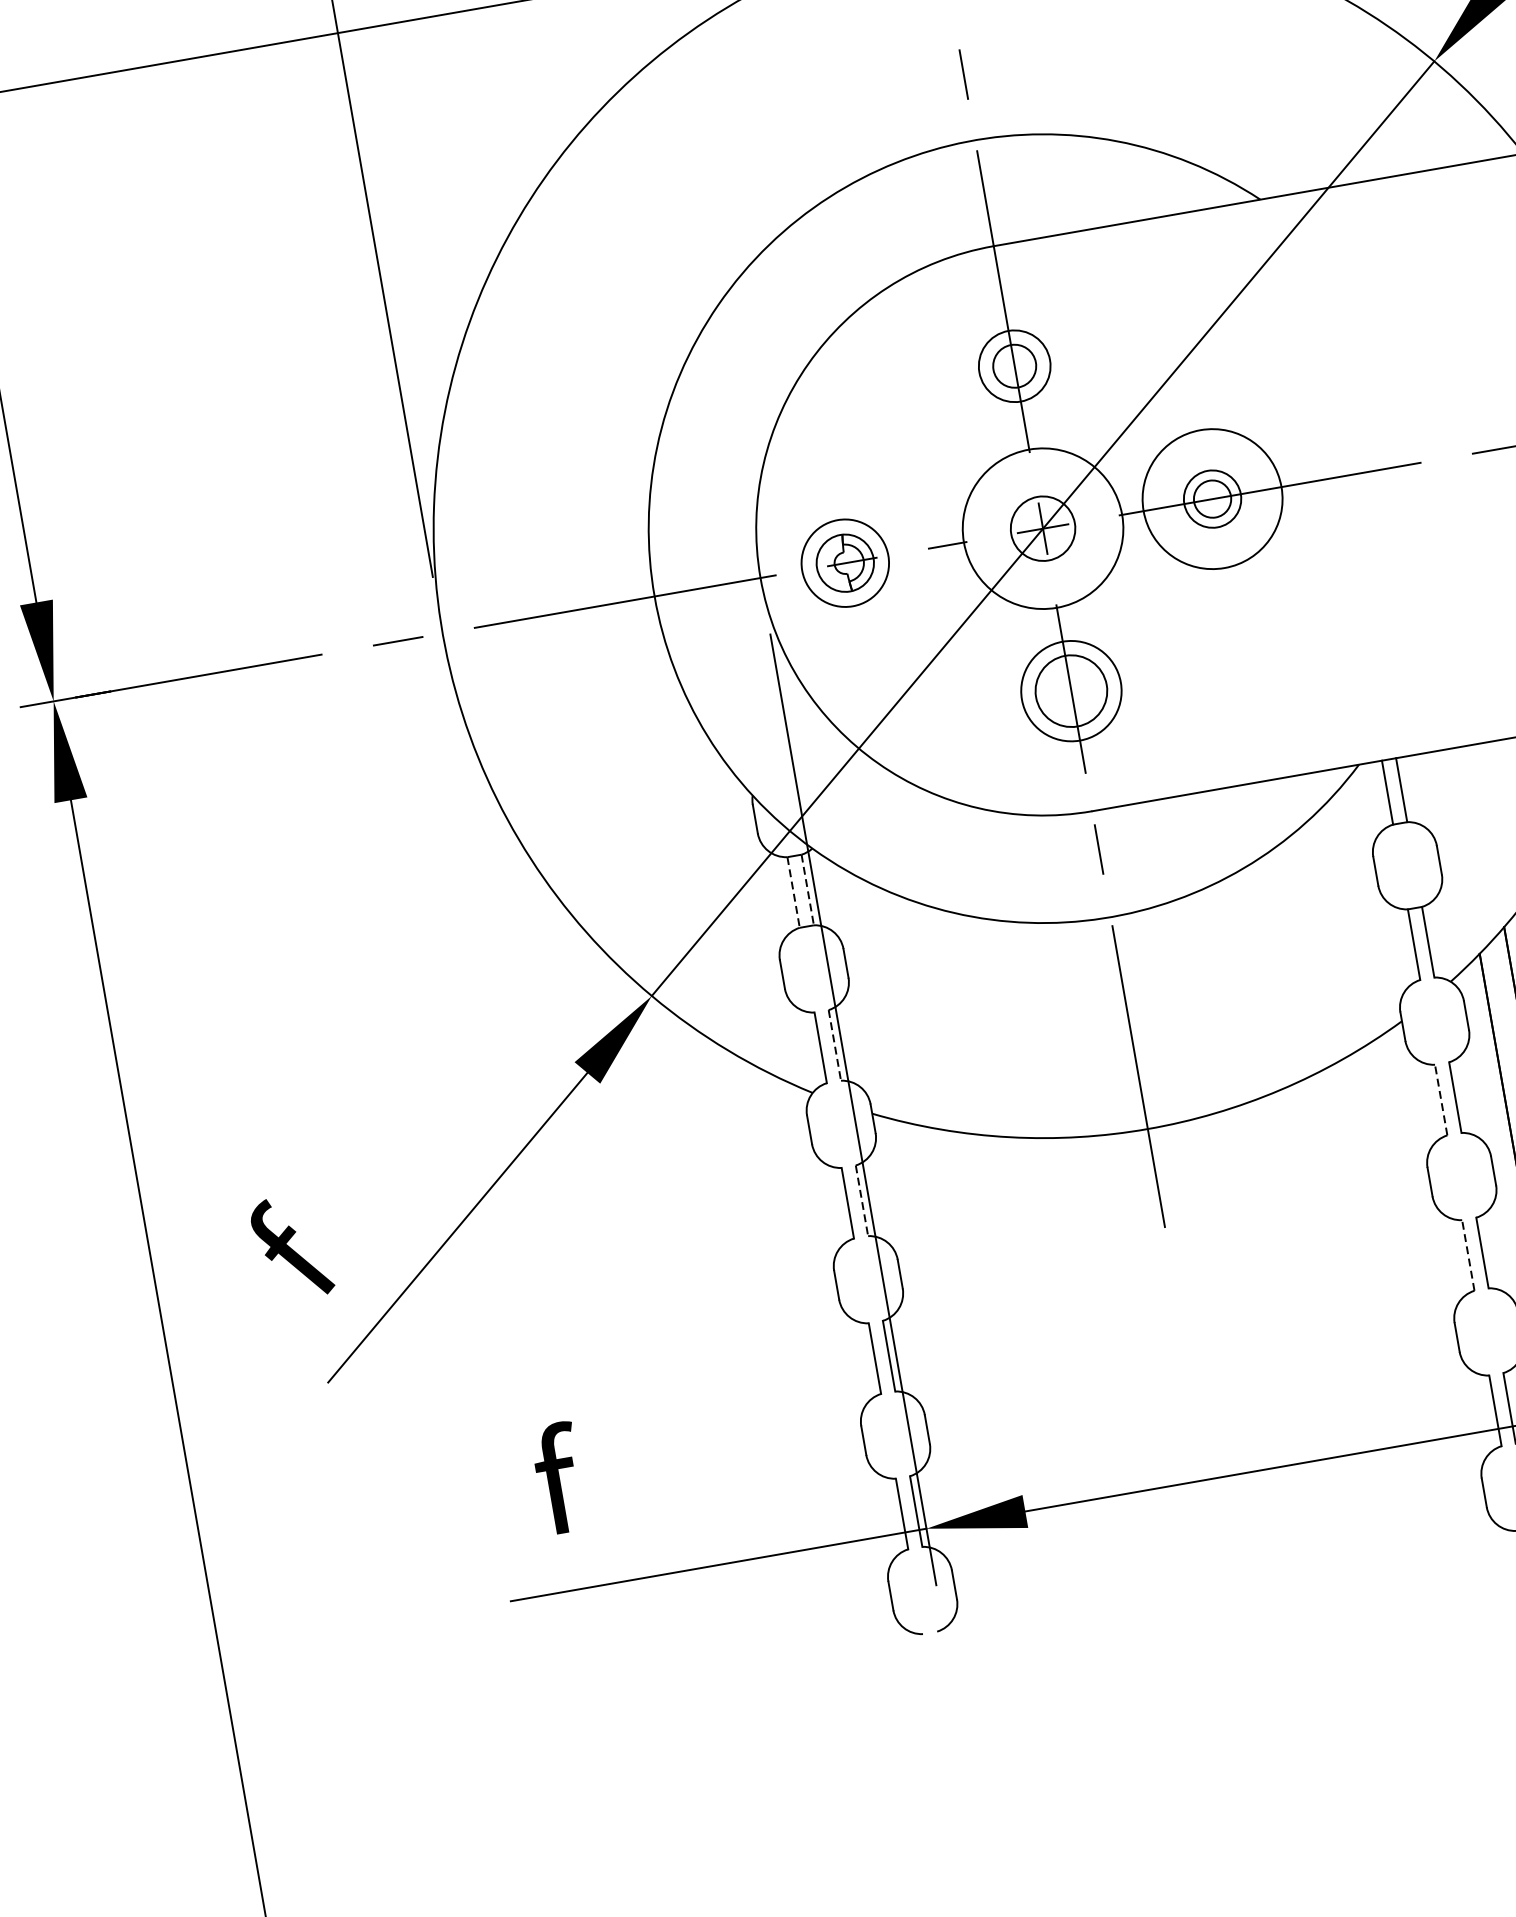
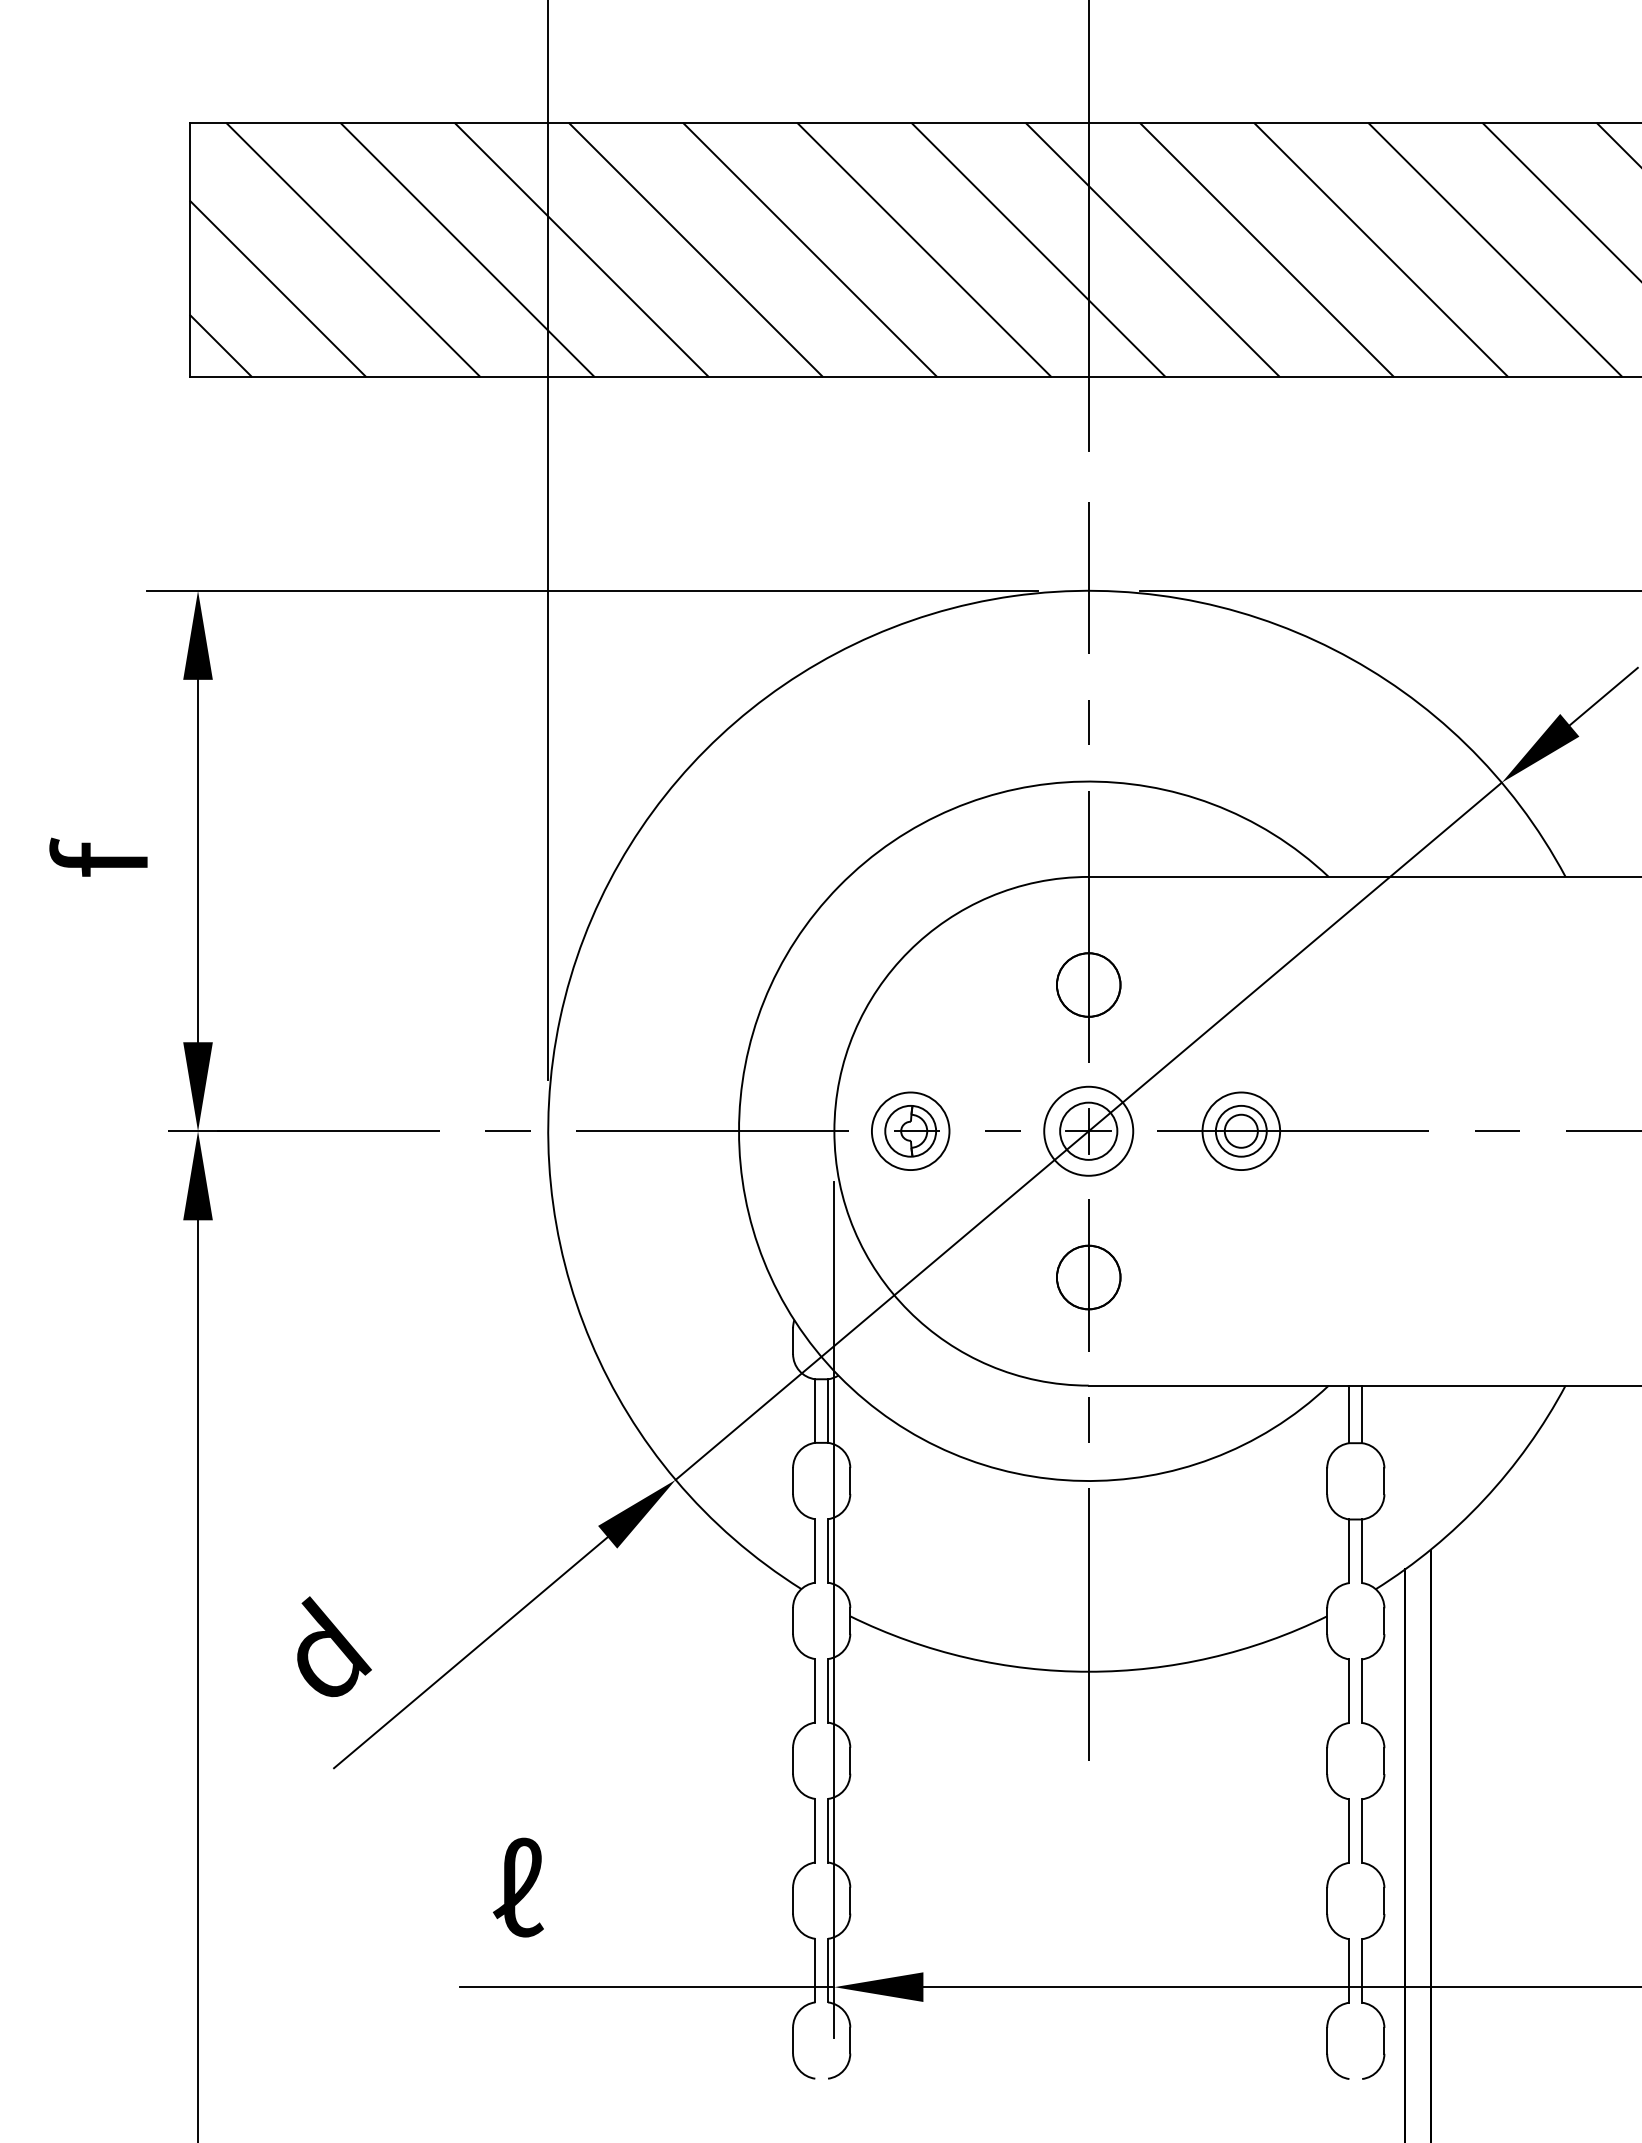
circle: (1014, 365) -> (1088, 984), size x1.67
circle: (1212, 499) -> (1241, 1131), size x0.62
circle: (1042, 527) -> (1088, 1130), size x0.62
circle: (1071, 691) -> (1088, 1277), size x0.71
line: (808, 890) -> (828, 1411), dashed -> solid
line: (793, 892) -> (815, 1411), dashed -> solid
line: (835, 1044) -> (828, 1550), dashed -> solid
line: (1441, 1100) -> (1349, 1691), dashed -> solid
line: (862, 1200) -> (828, 1690), dashed -> solid
text: (301, 1247) -> (331, 1646), f -> d
line: (1468, 1255) -> (1349, 1831), dashed -> solid
text: (555, 1479) -> (517, 1887), f -> ℓ

